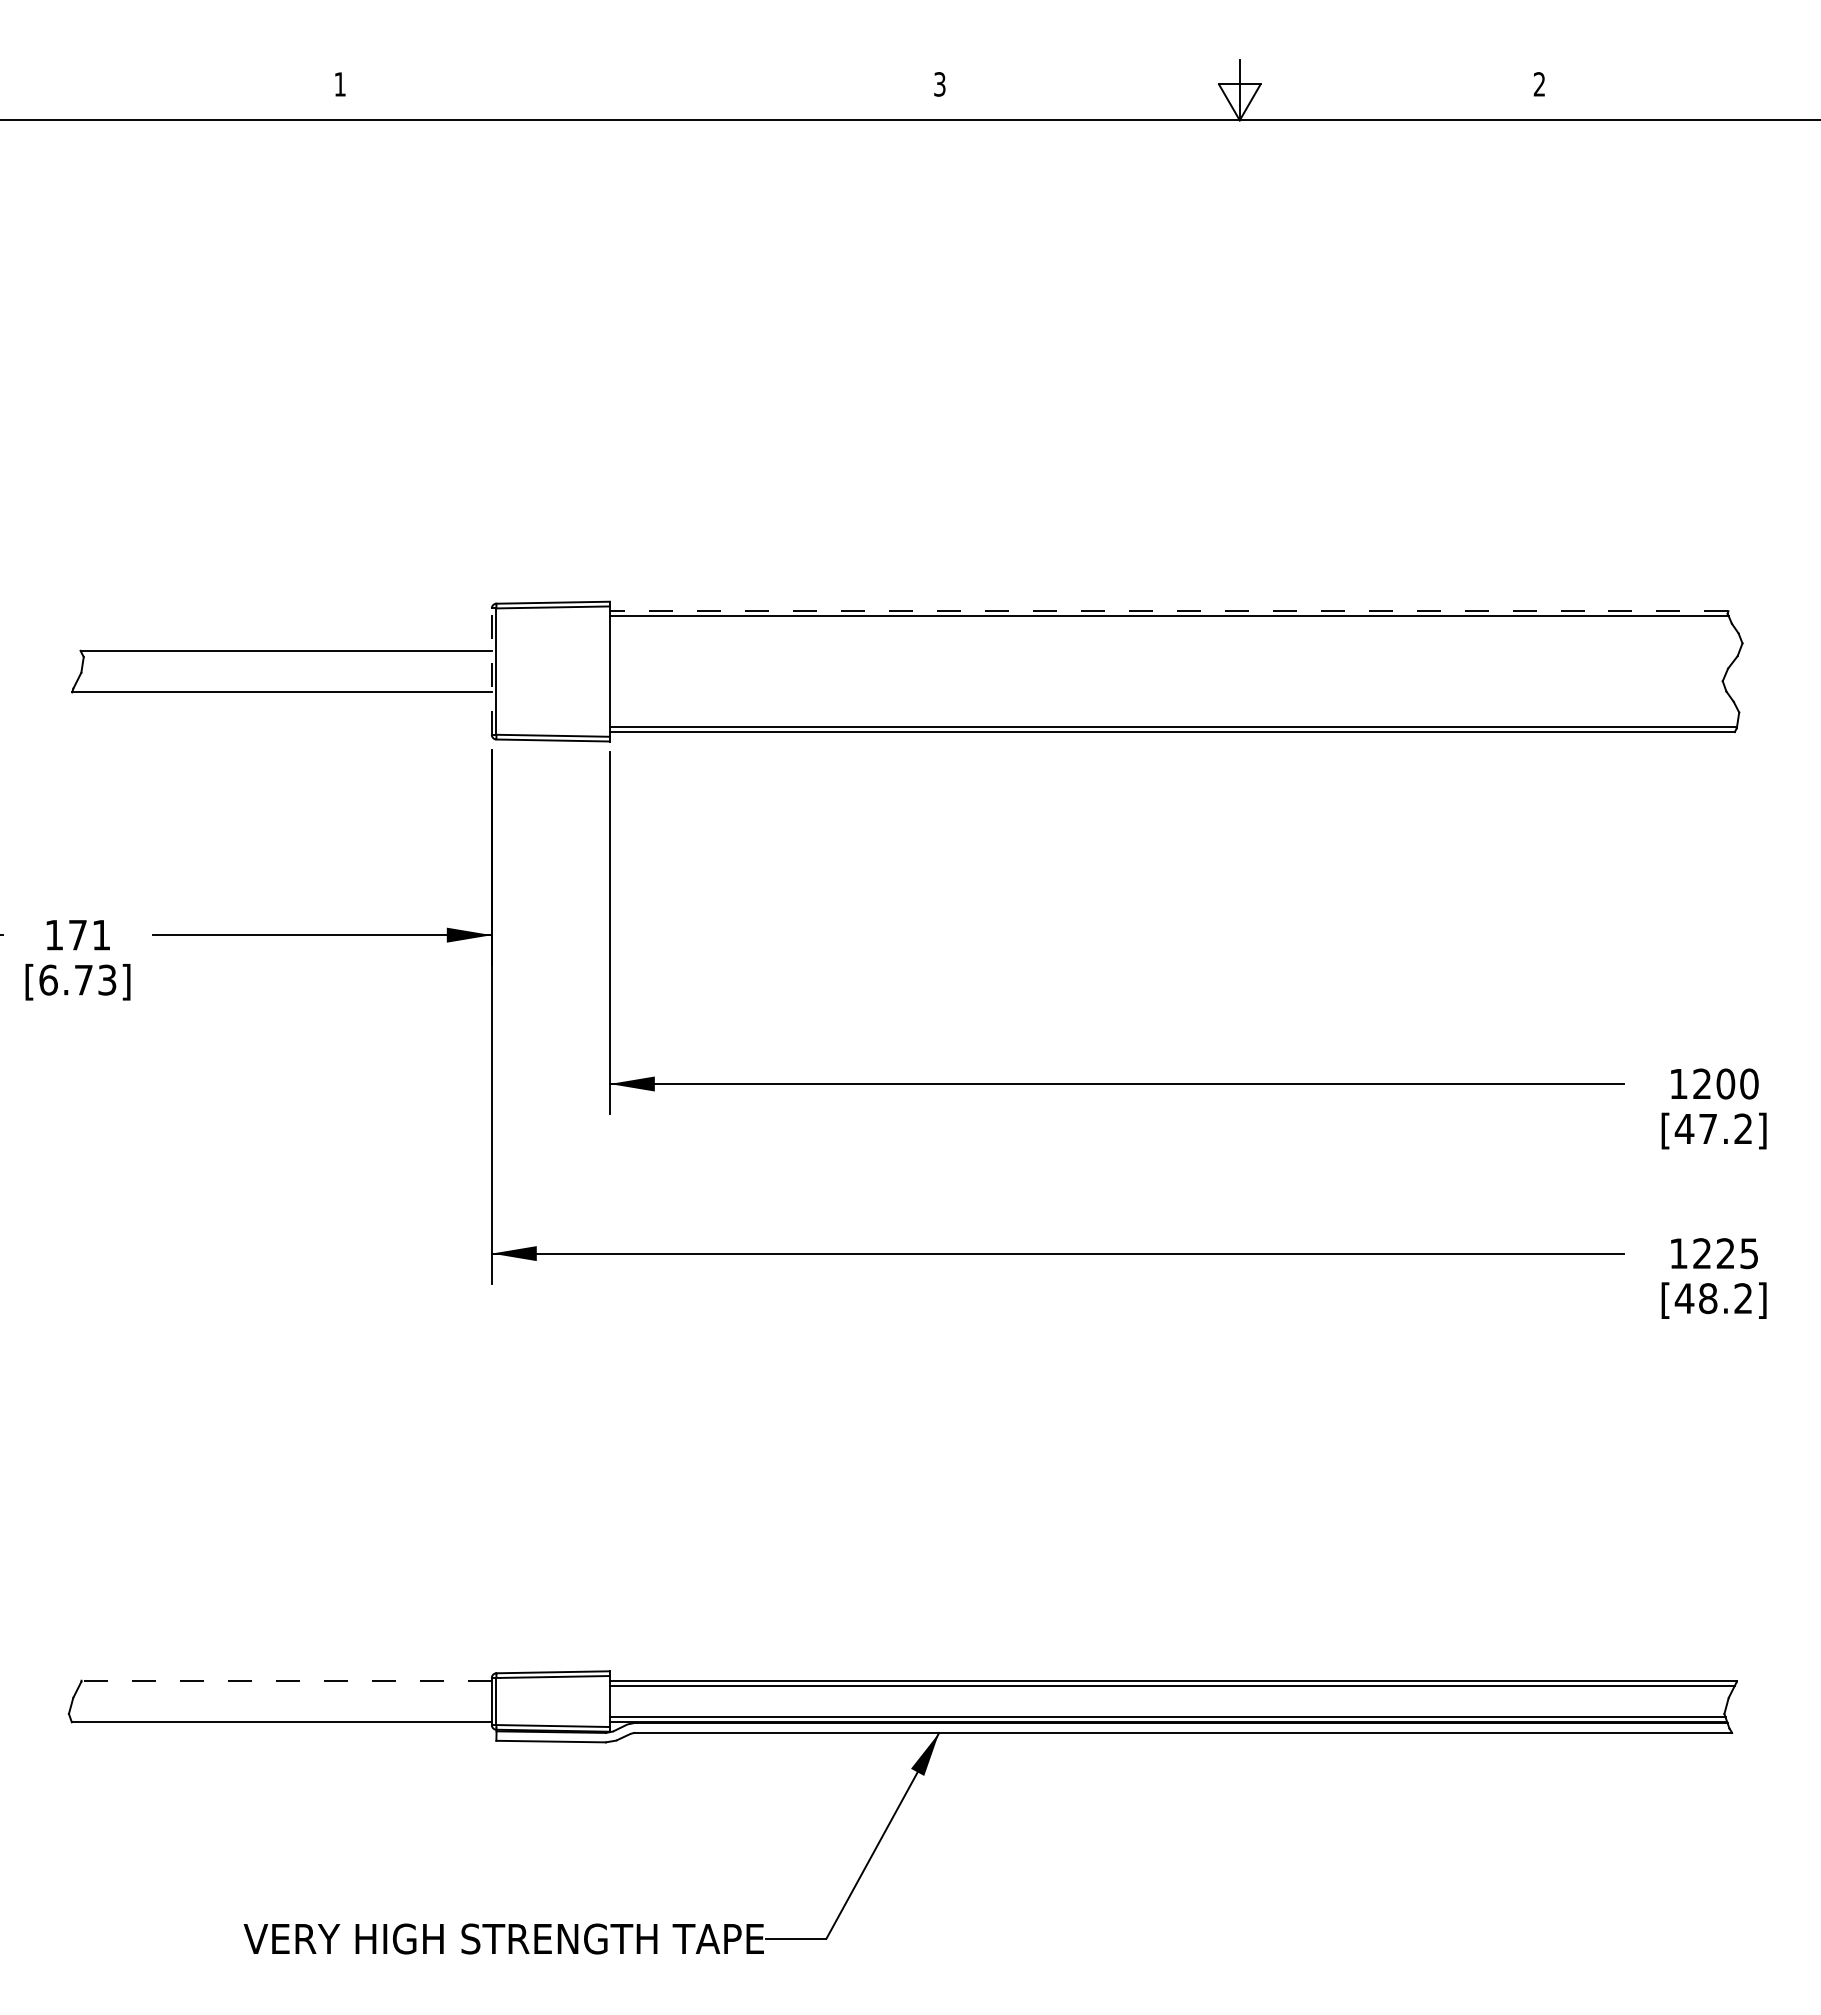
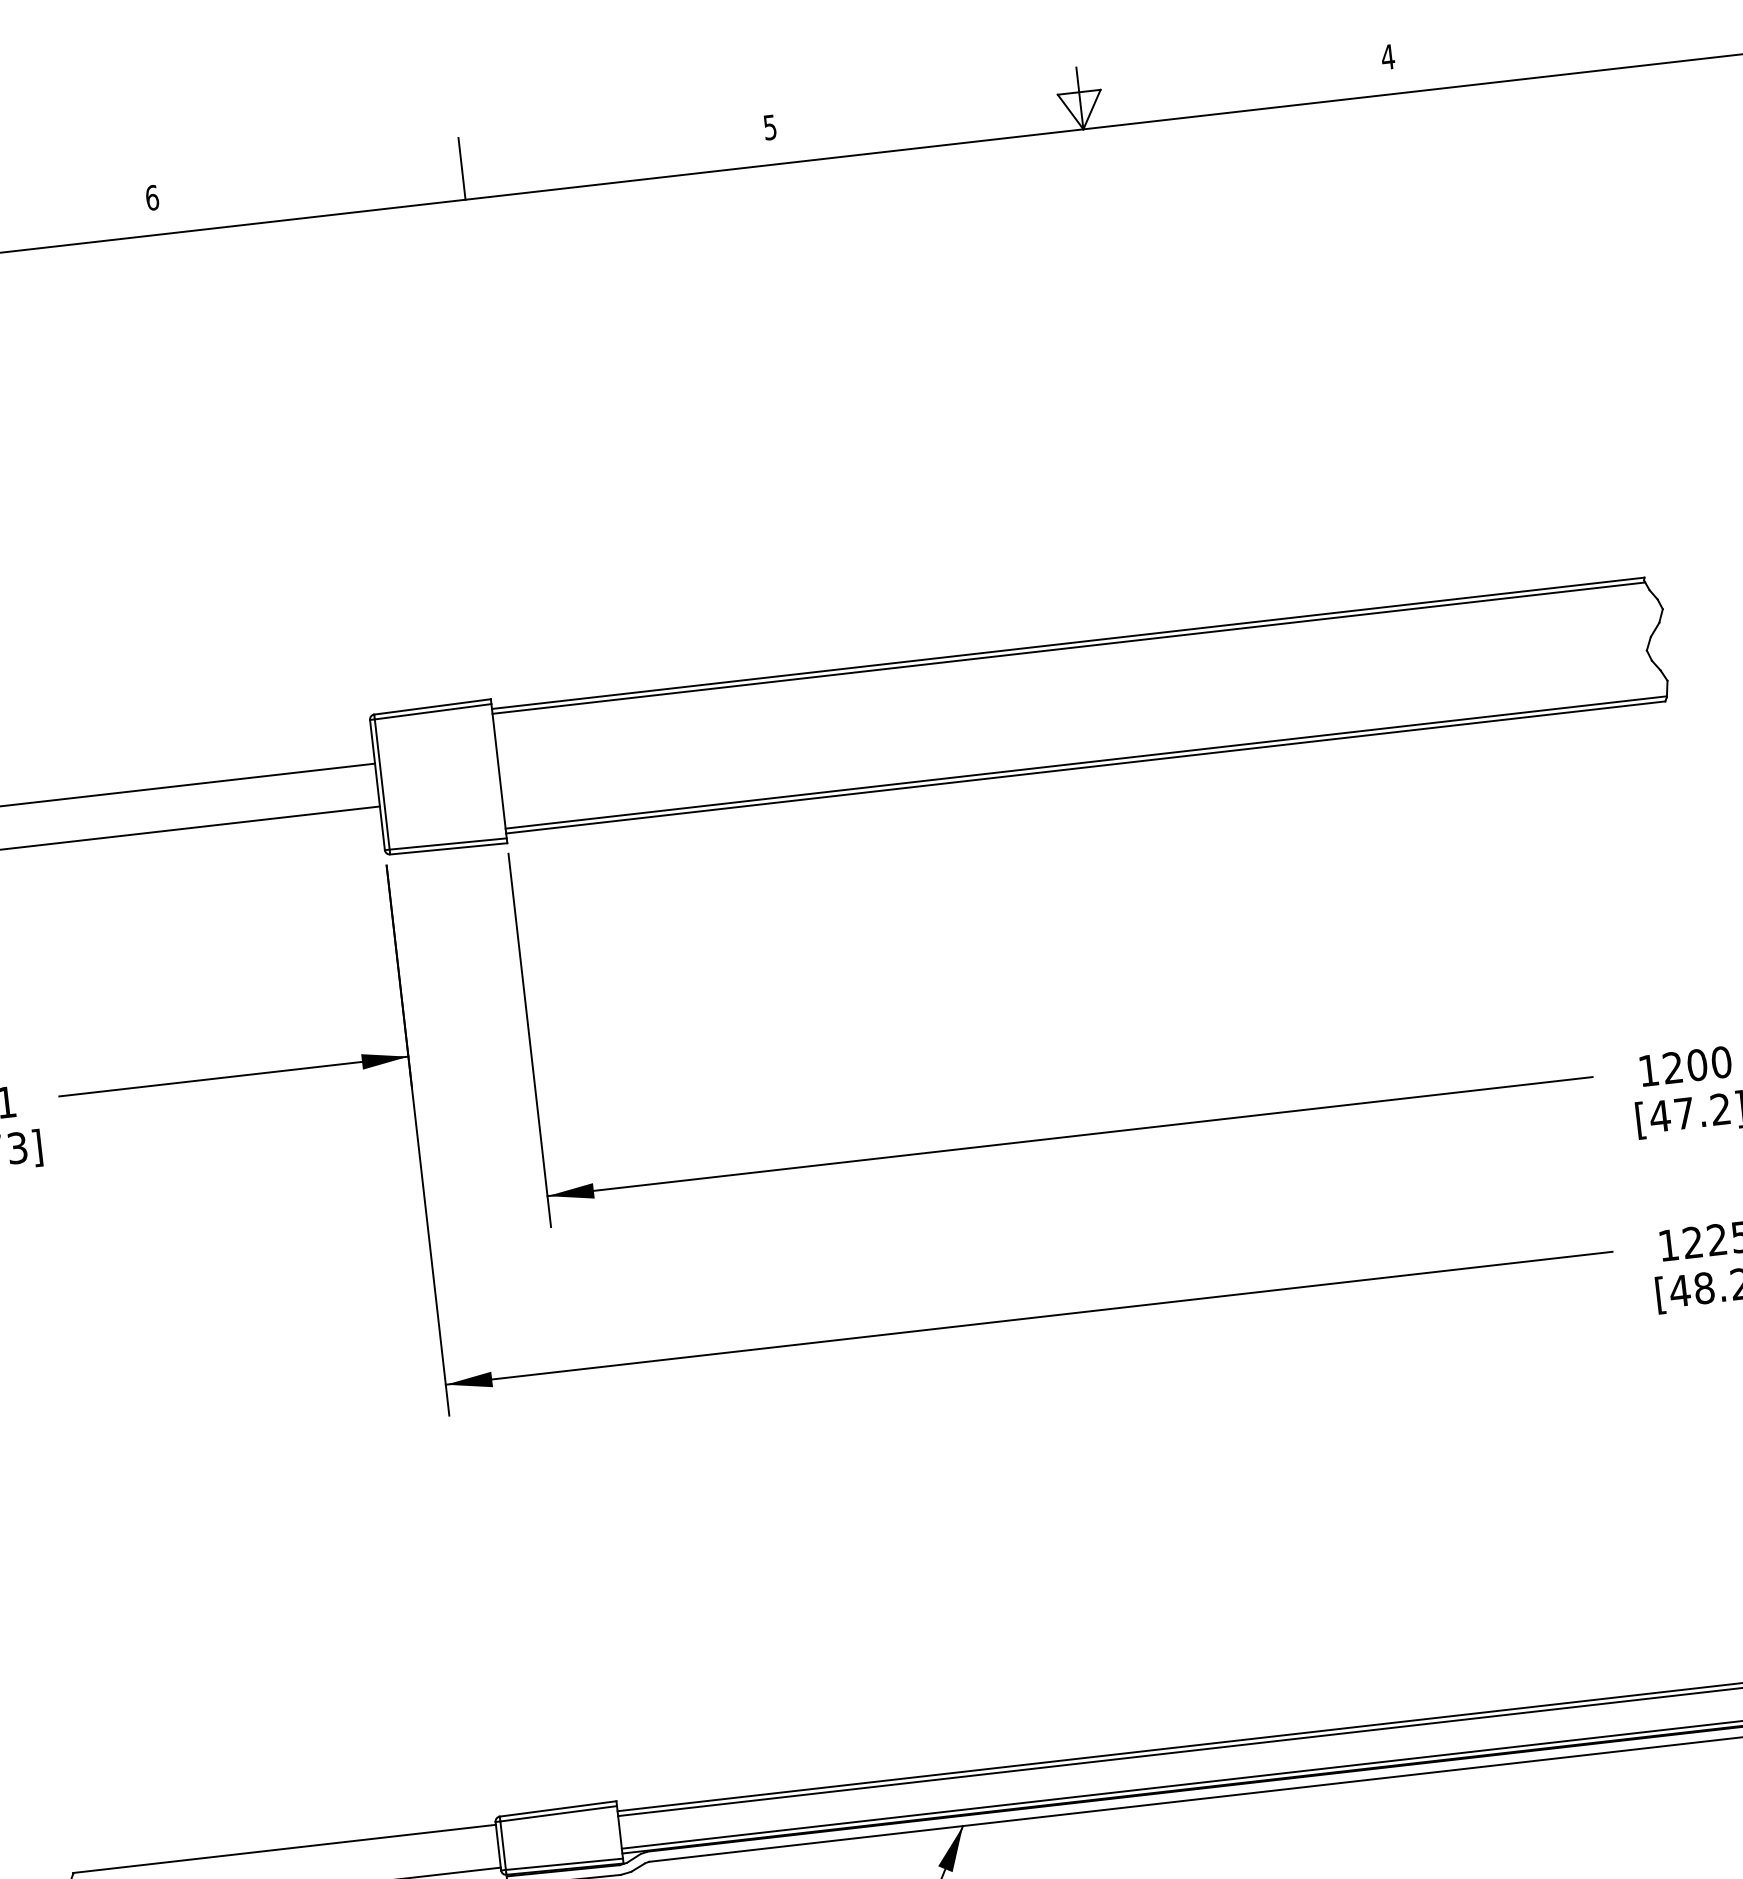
text: (340, 84) -> (152, 197), 1 -> 6
text: (939, 84) -> (769, 127), 3 -> 5
text: (1539, 84) -> (1388, 57), 2 -> 4
line: (640, 90) -> (462, 168), added
line: (1168, 611) -> (1067, 643), dashed -> solid
line: (491, 671) -> (377, 785), dashed -> solid
line: (286, 1680) -> (284, 1848), dashed -> solid

